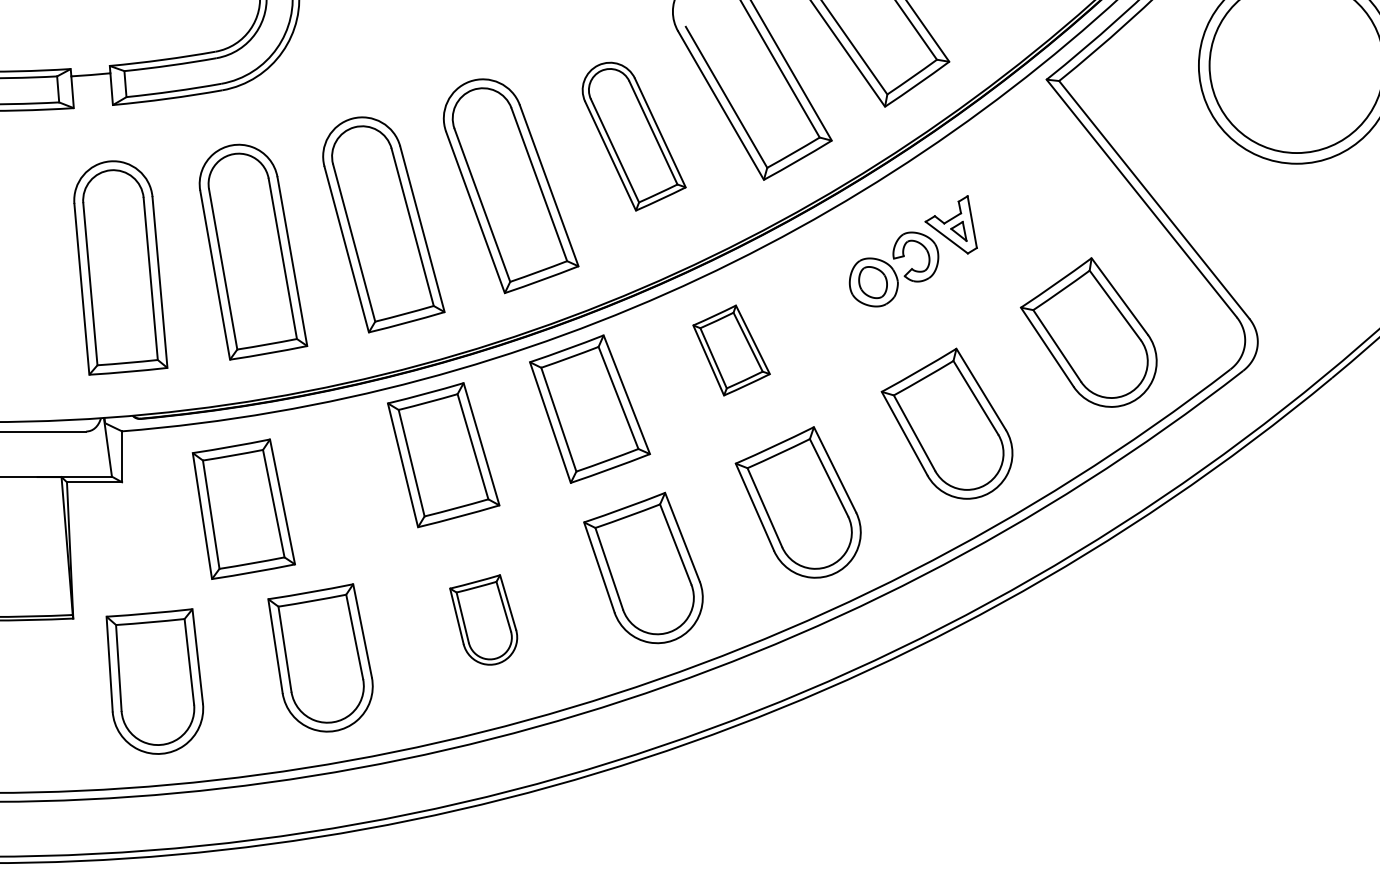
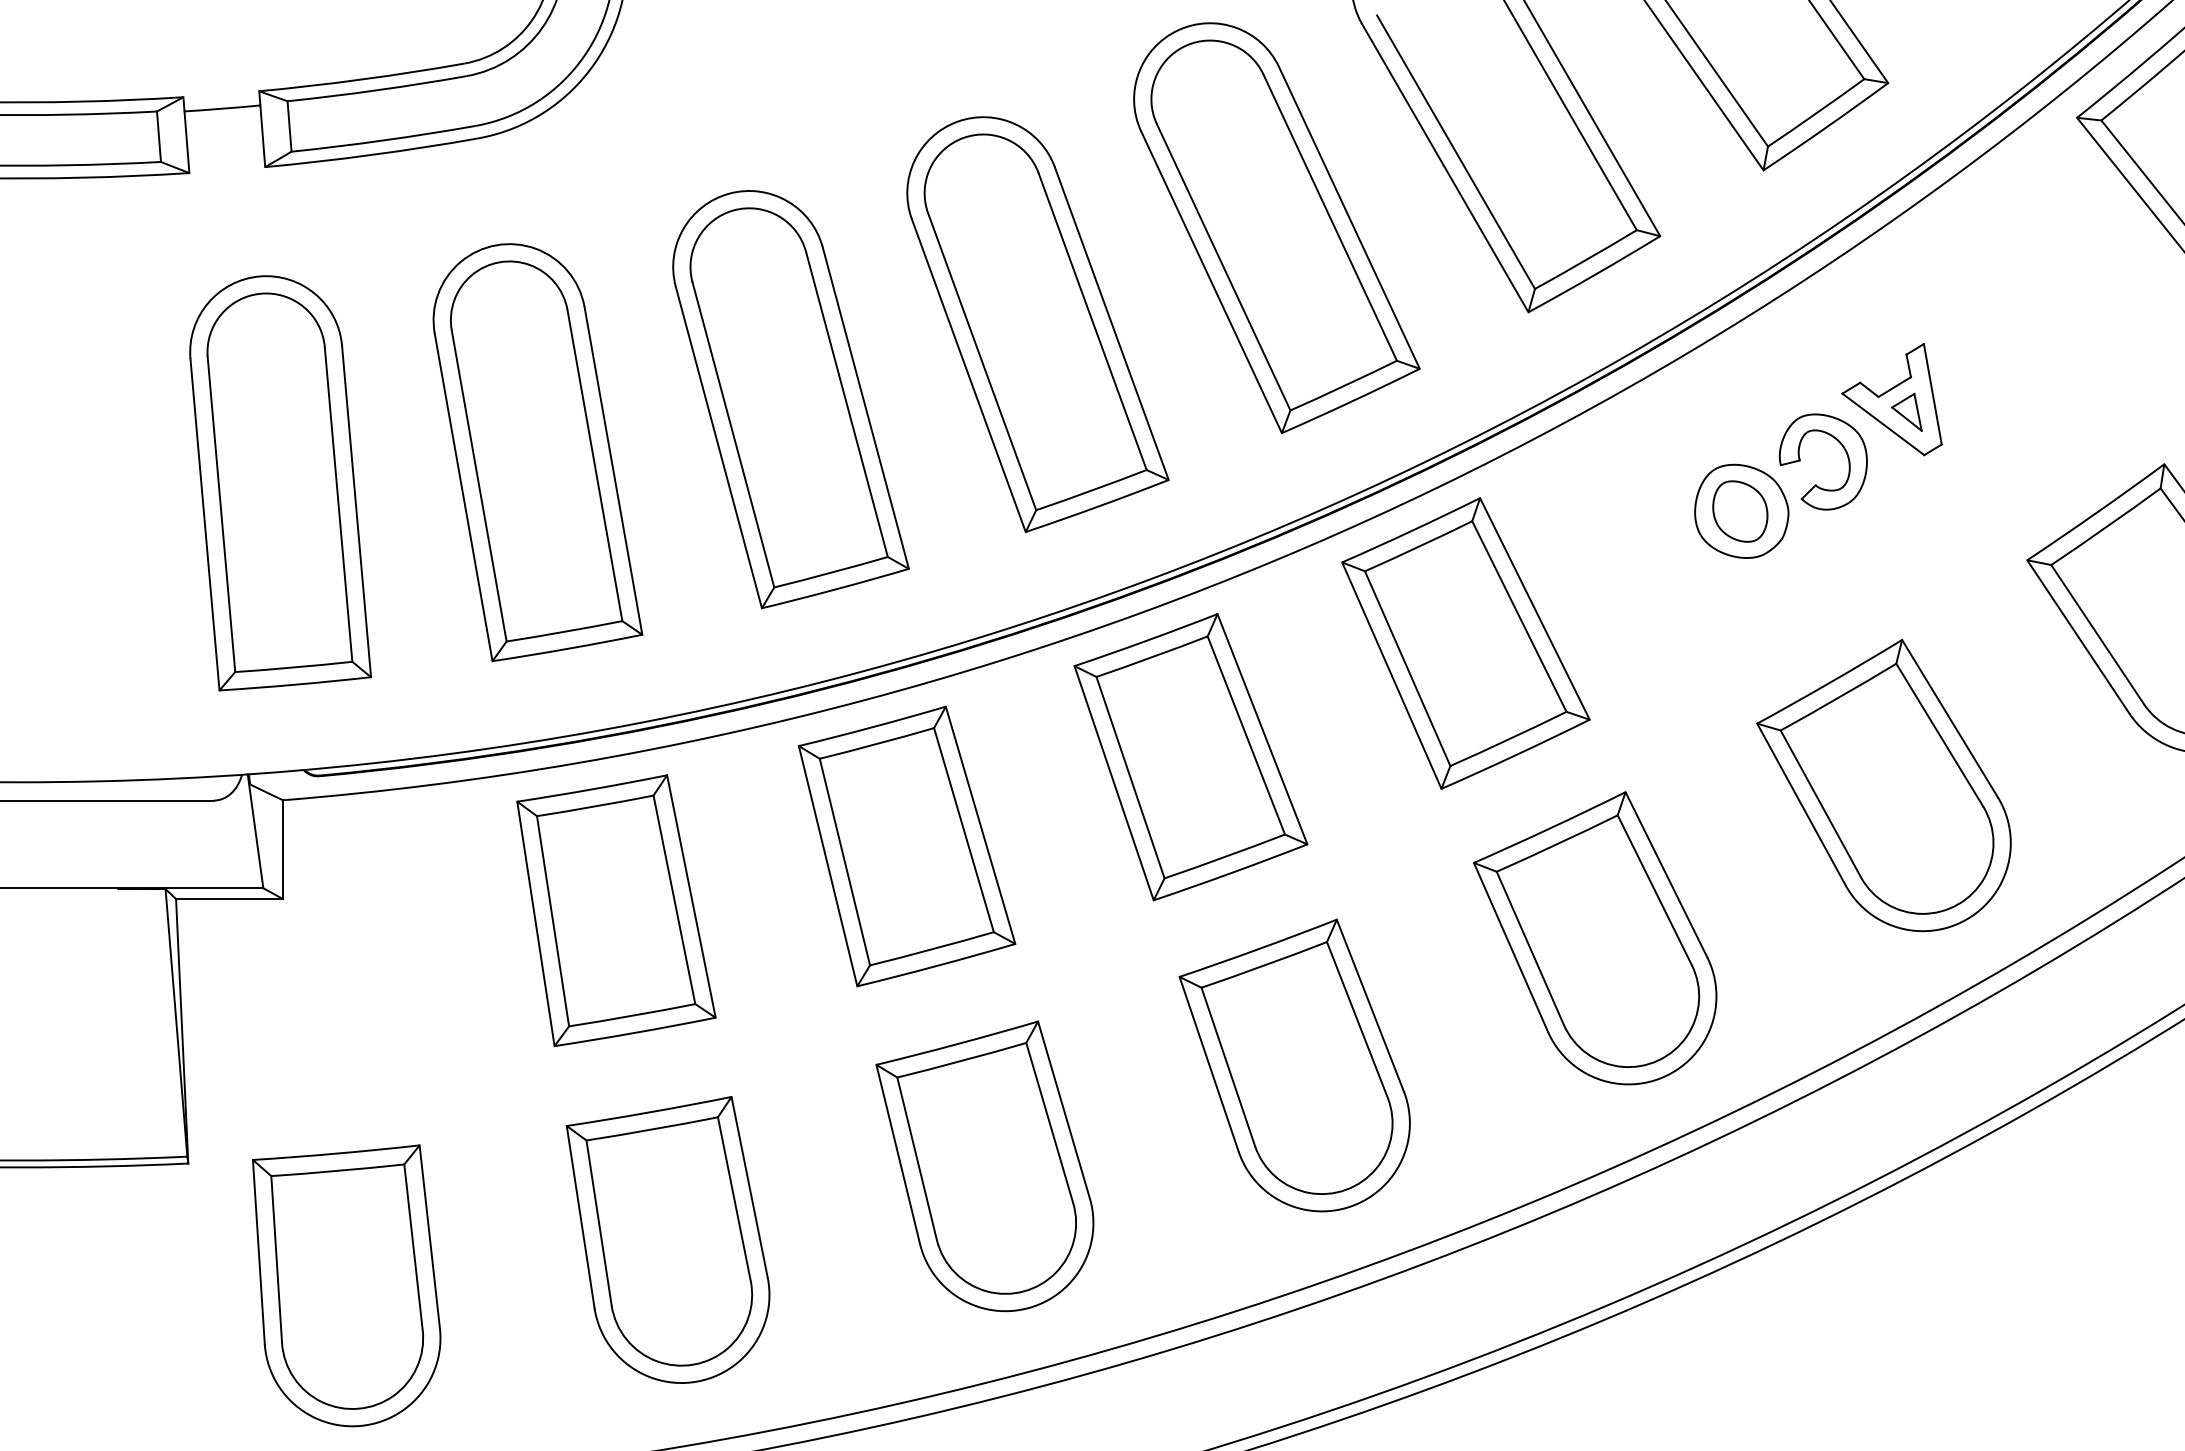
part: (633, 136) -> (1275, 228), size x1.43
part: (731, 350) -> (1465, 643), size x1.67
part: (243, 508) -> (615, 909), moved
part: (483, 619) -> (984, 1165), size x1.67

